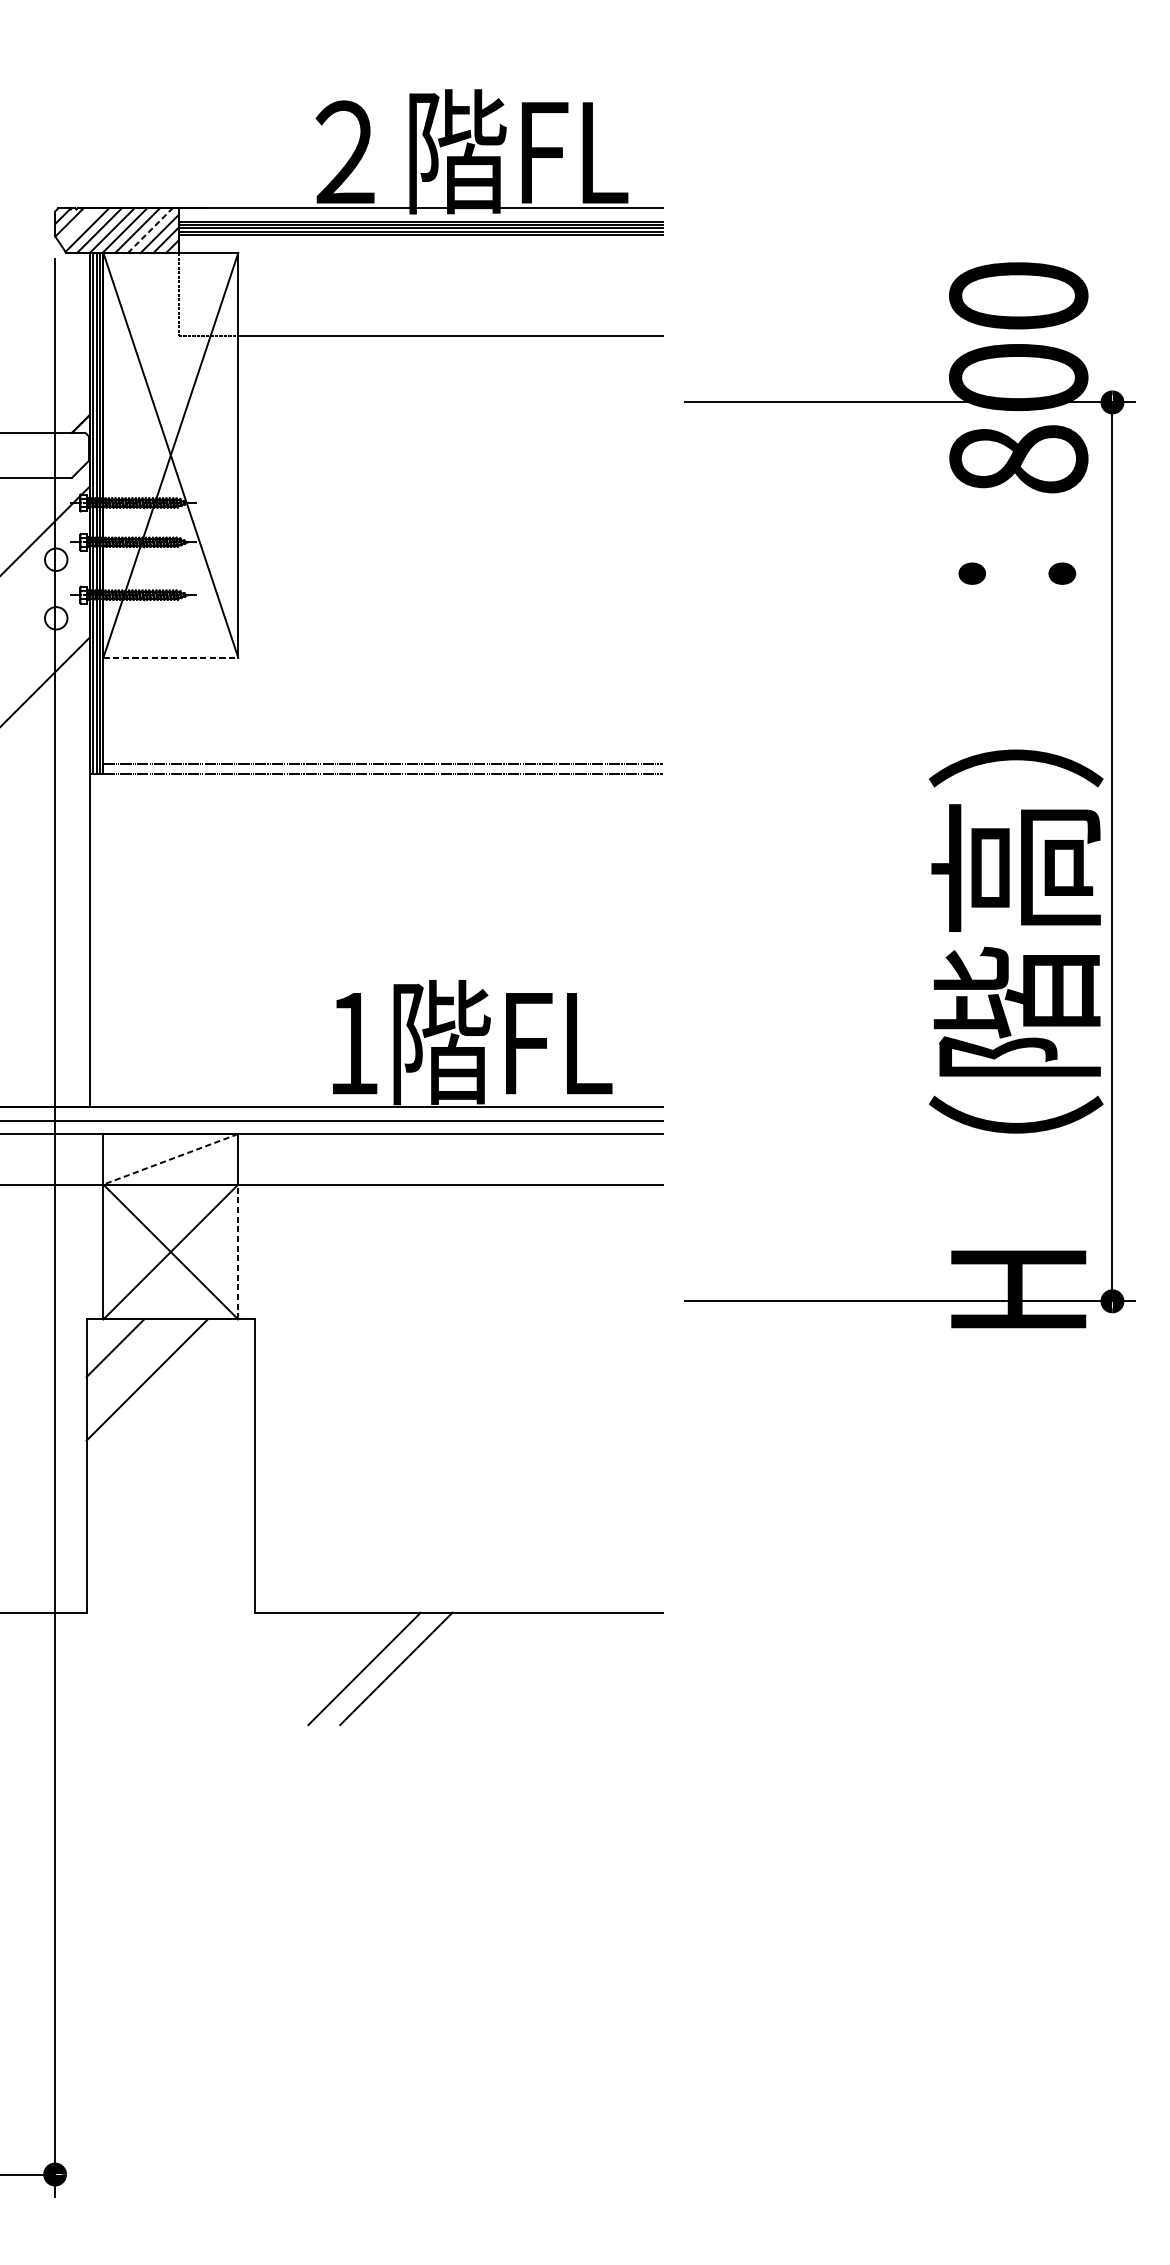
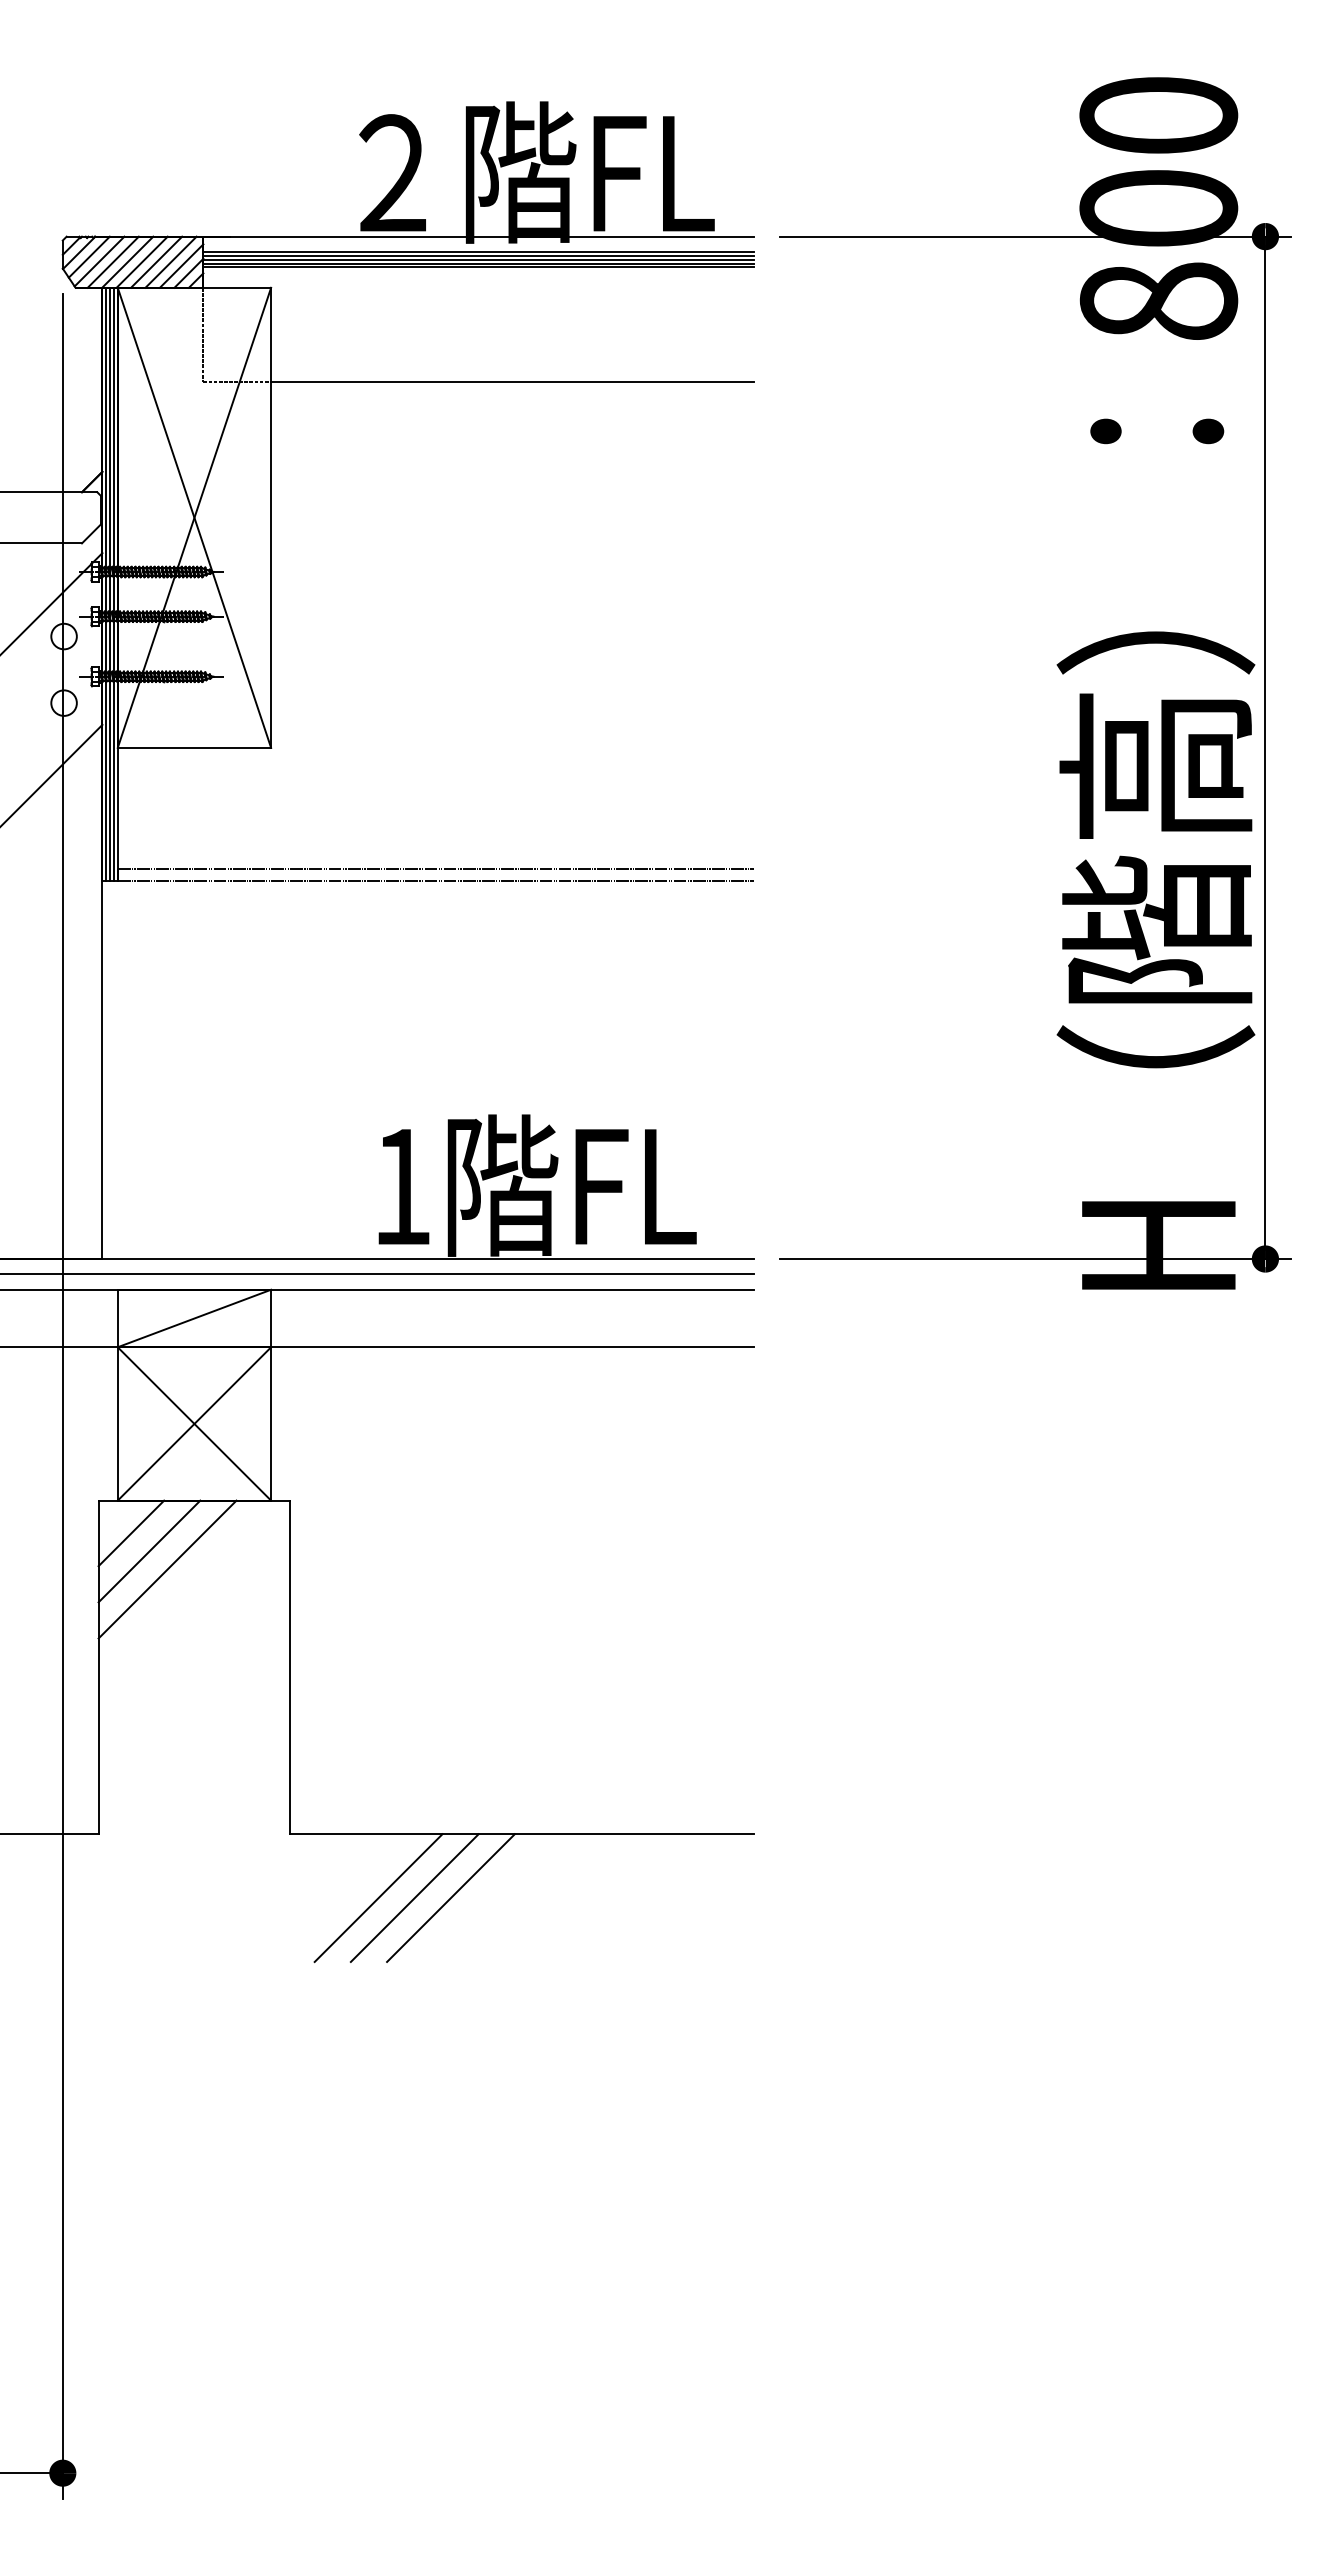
line: (77, 225) -> (88, 256), added
line: (150, 230) -> (171, 261), dashed -> solid
line: (170, 657) -> (194, 747), dashed -> solid
part: (930, 782) -> (1058, 668), moved
line: (170, 1159) -> (194, 1318), dashed -> solid
line: (238, 1251) -> (271, 1423), dashed -> solid
line: (131, 1364) -> (149, 1551), added
line: (332, 1668) -> (378, 1897), added

